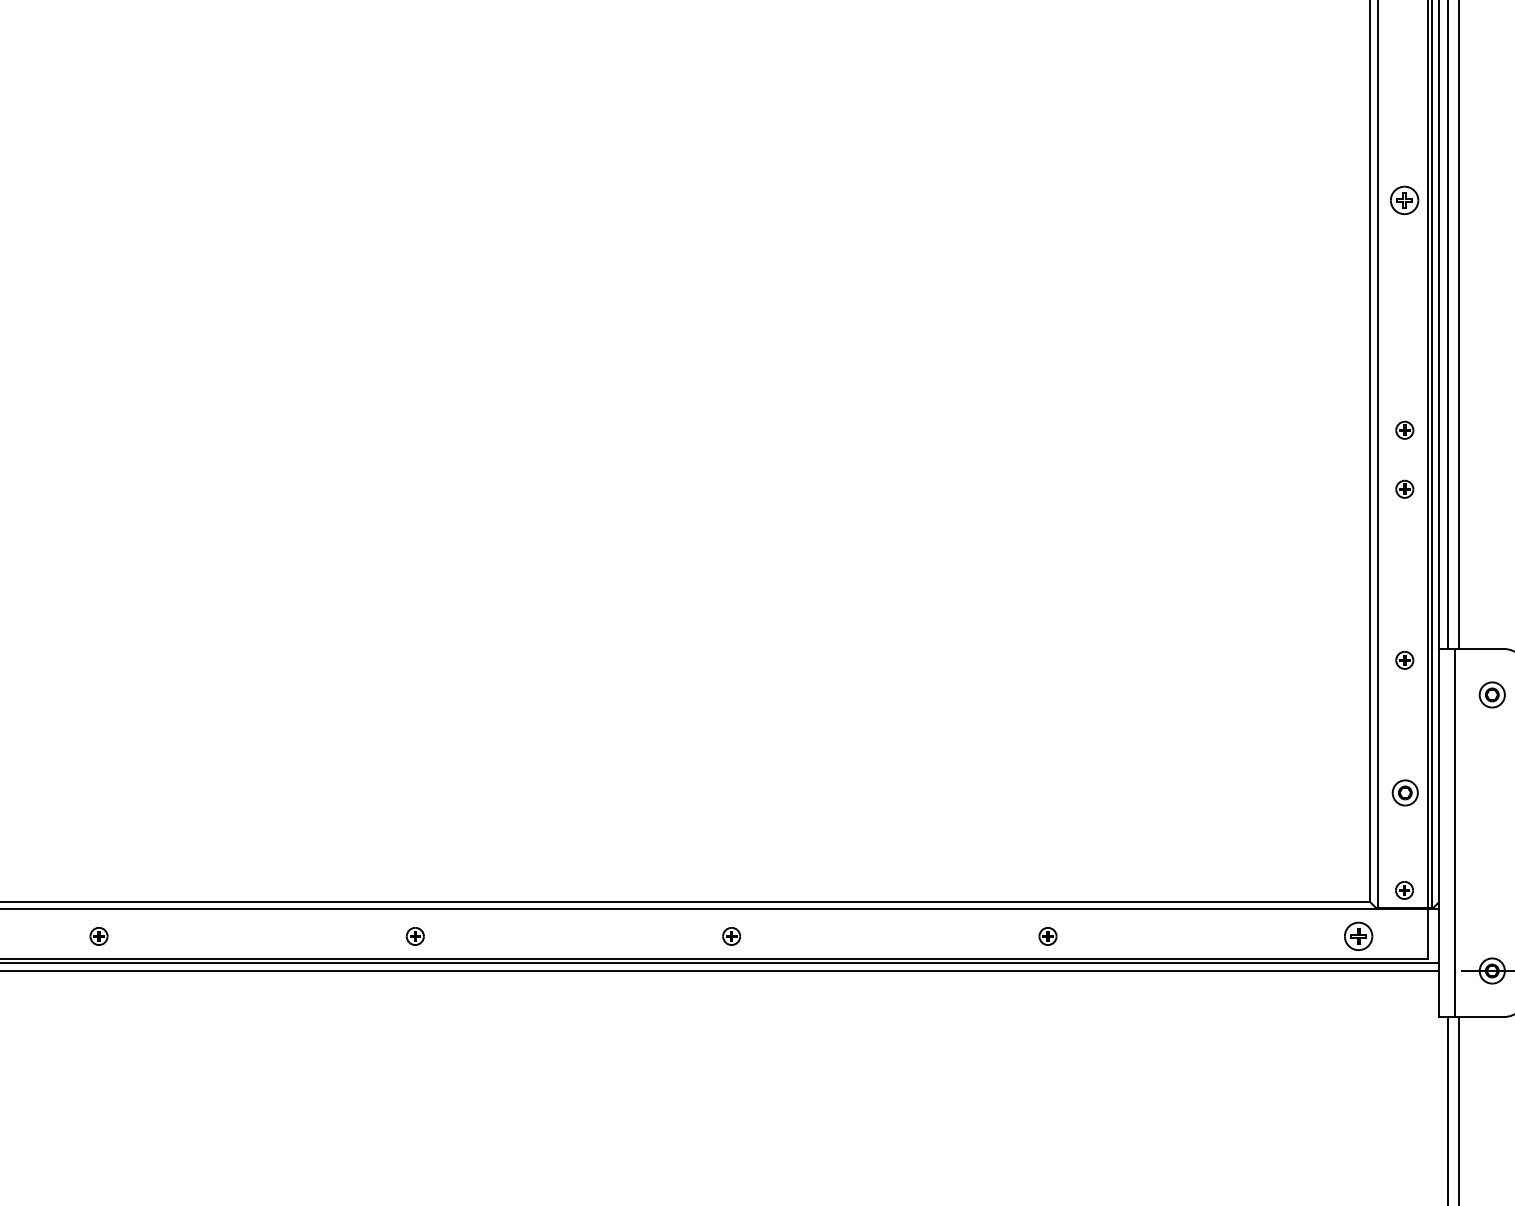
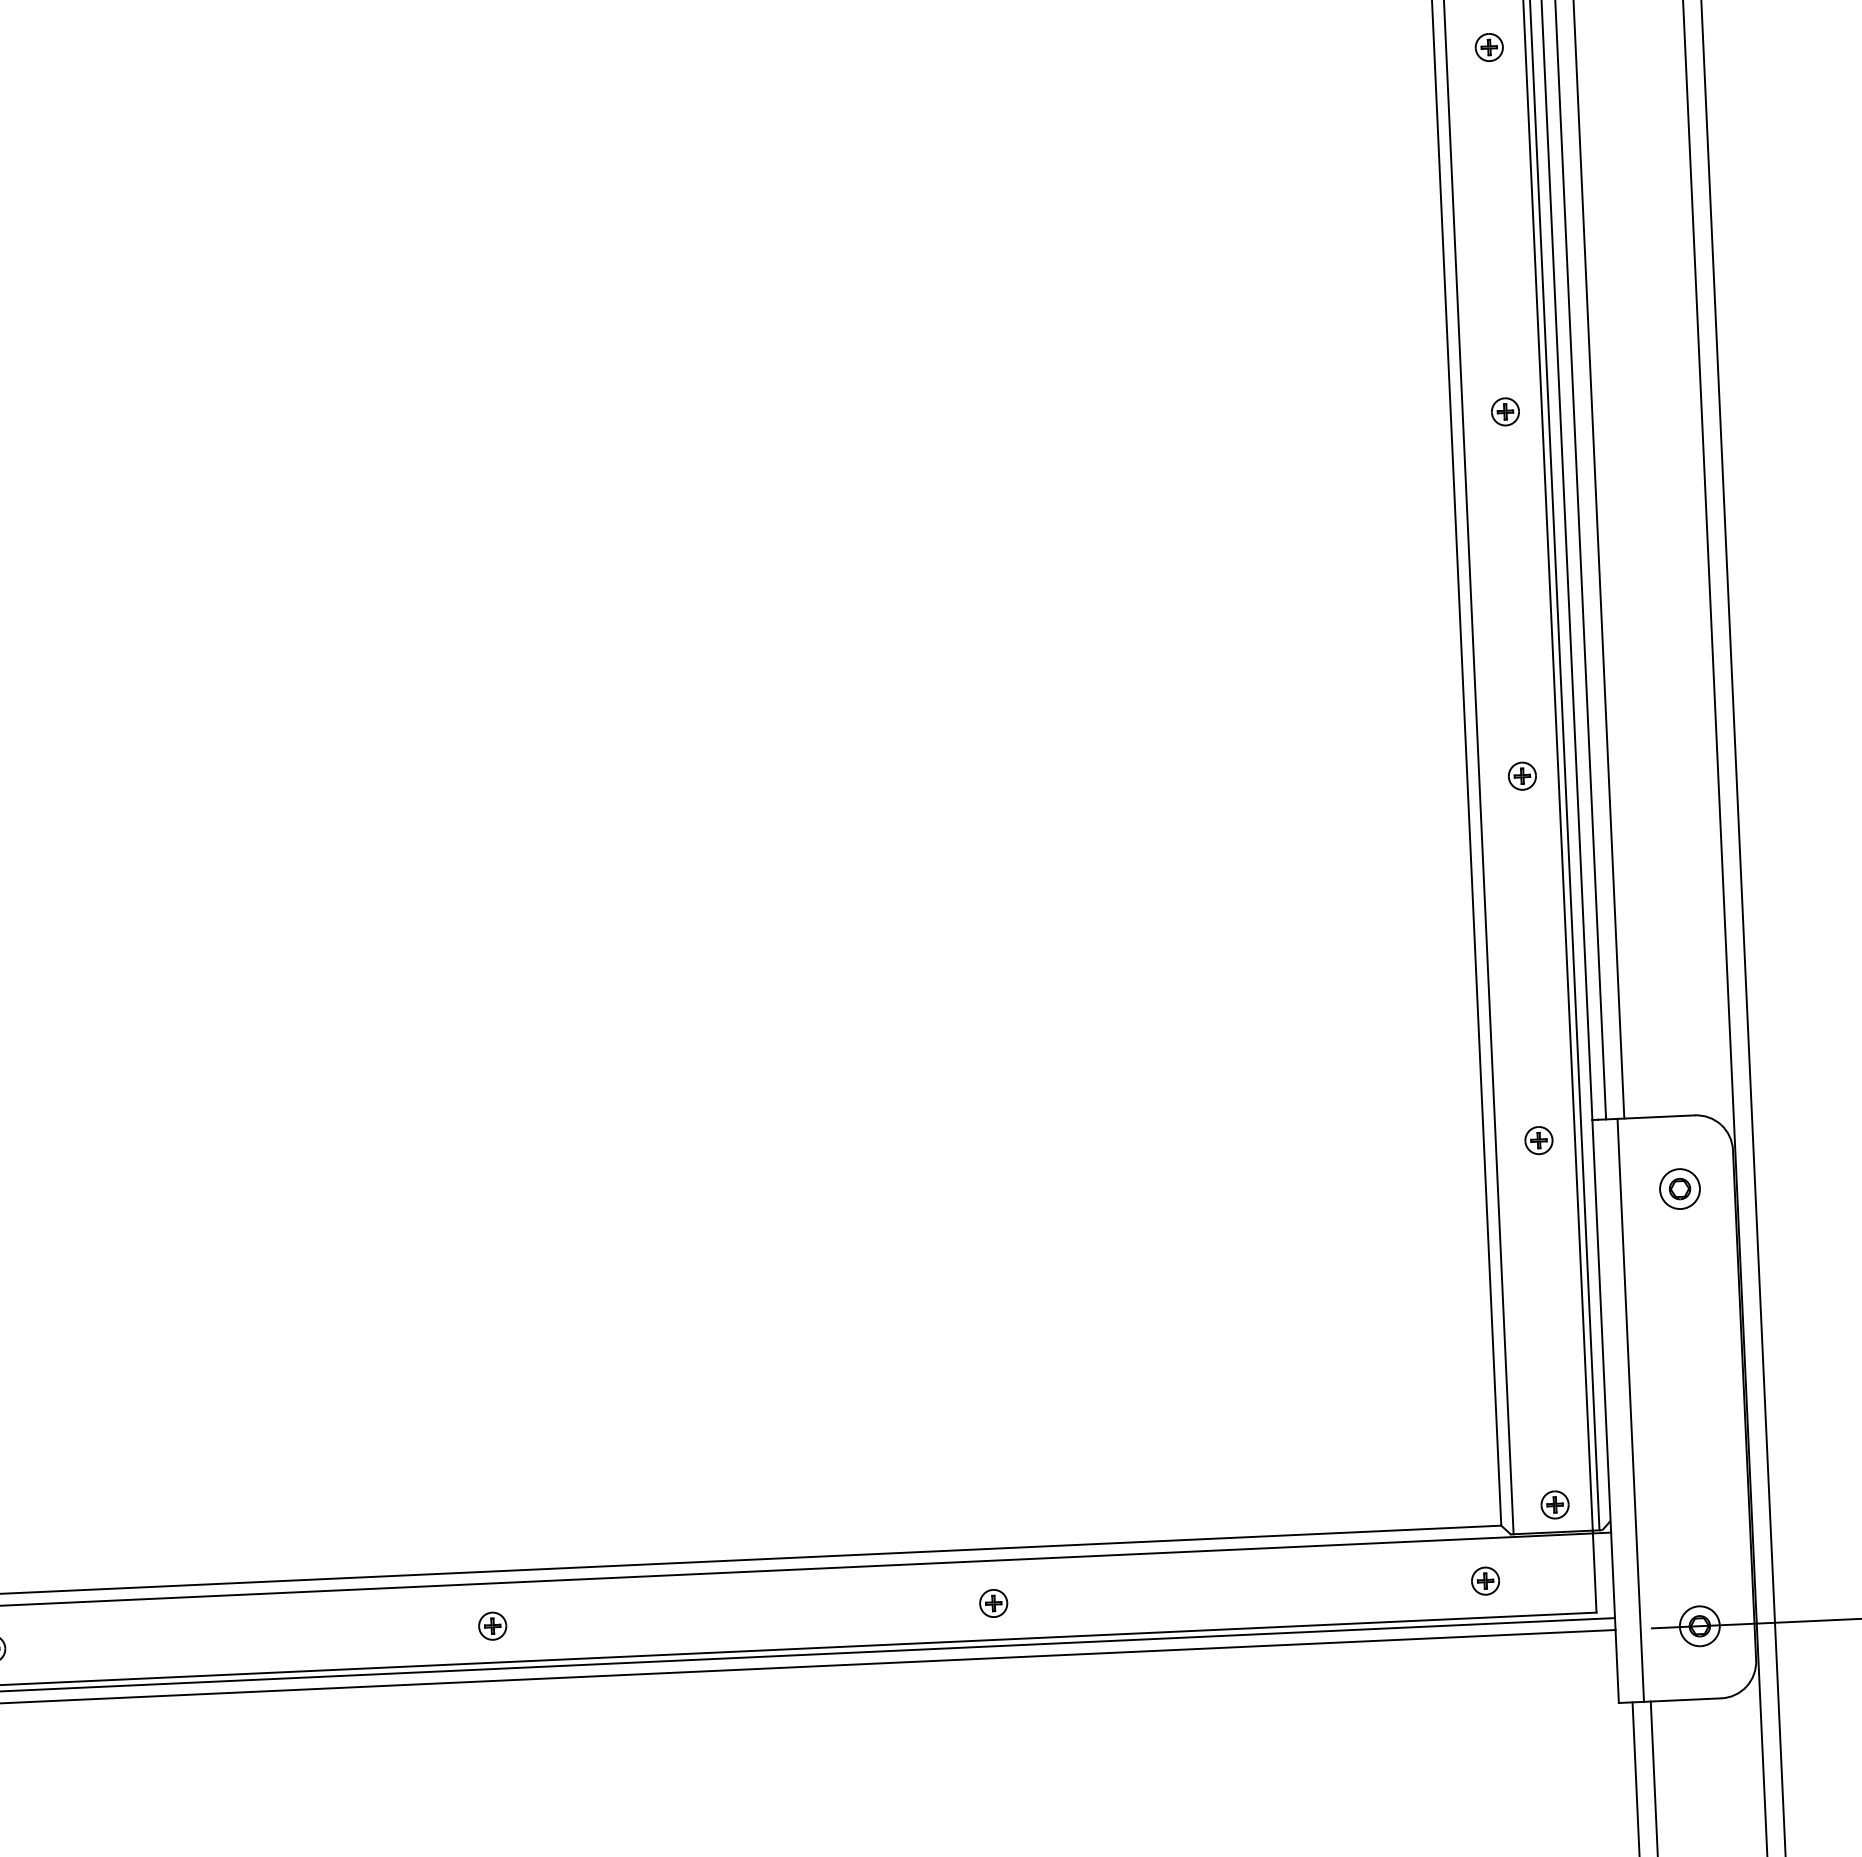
part: (1404, 199) -> (1505, 410), size x0.62
part: (1404, 488) -> (1526, 868), removed
part: (1404, 792) -> (1547, 1349), removed
part: (1358, 936) -> (1485, 1581), size x0.62

